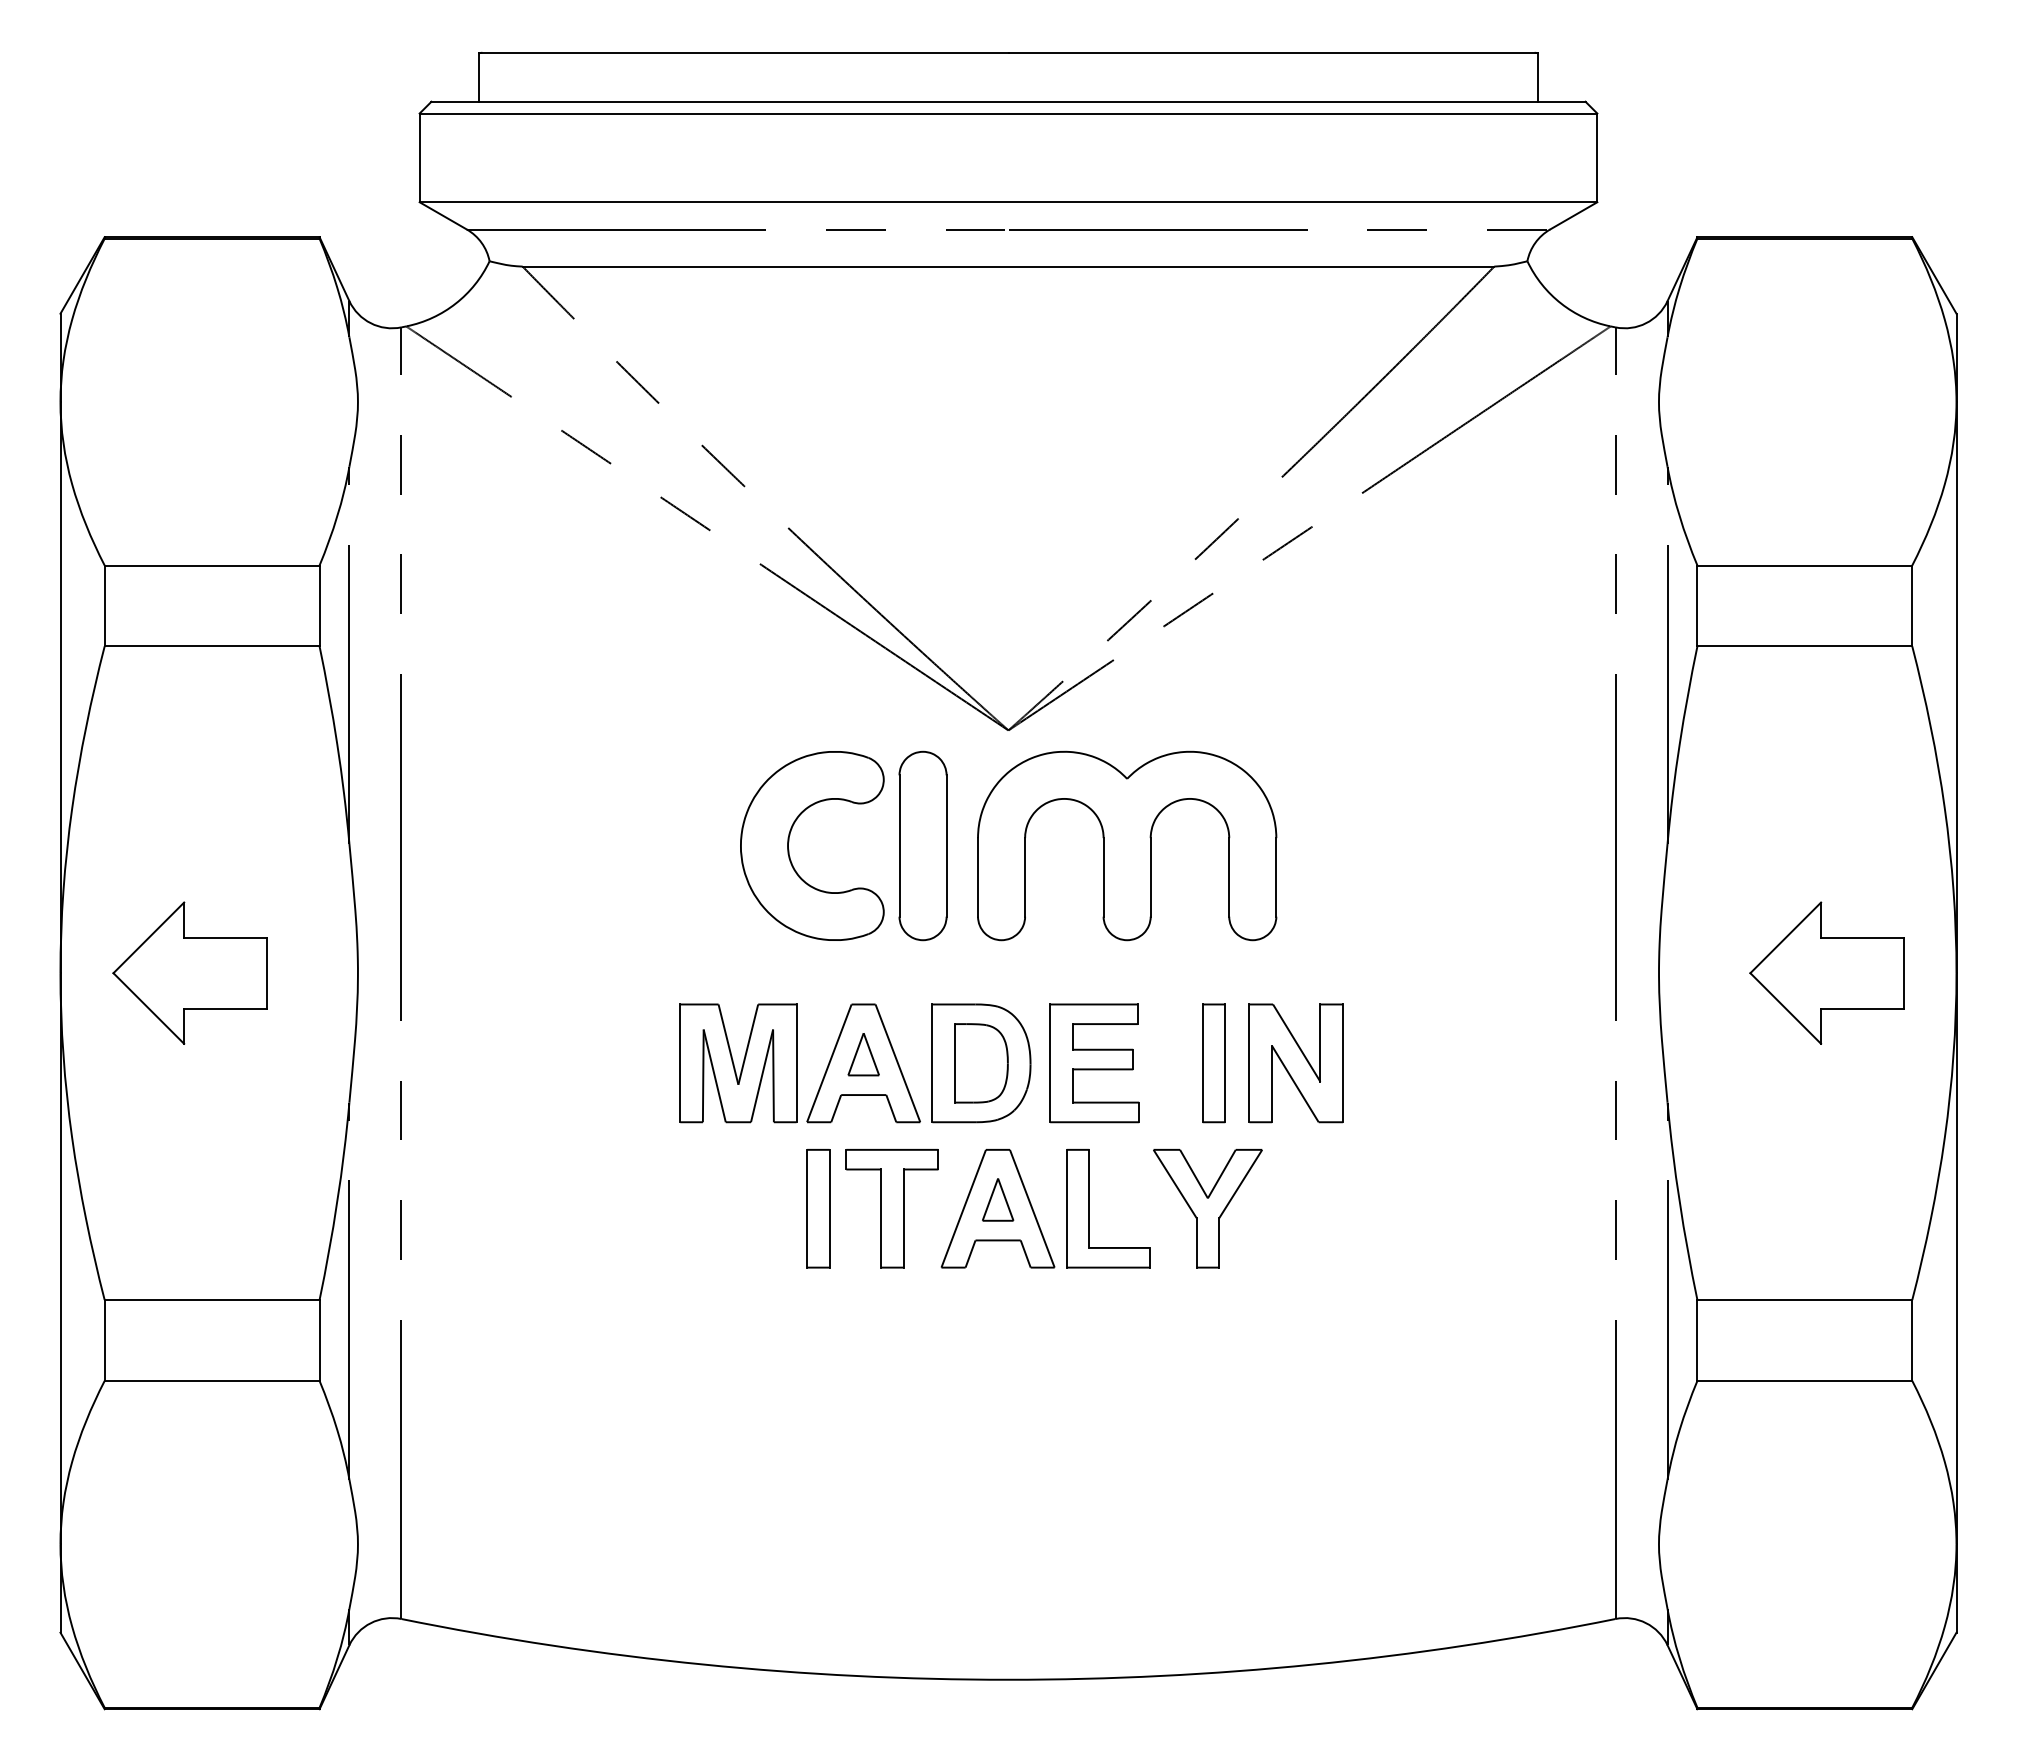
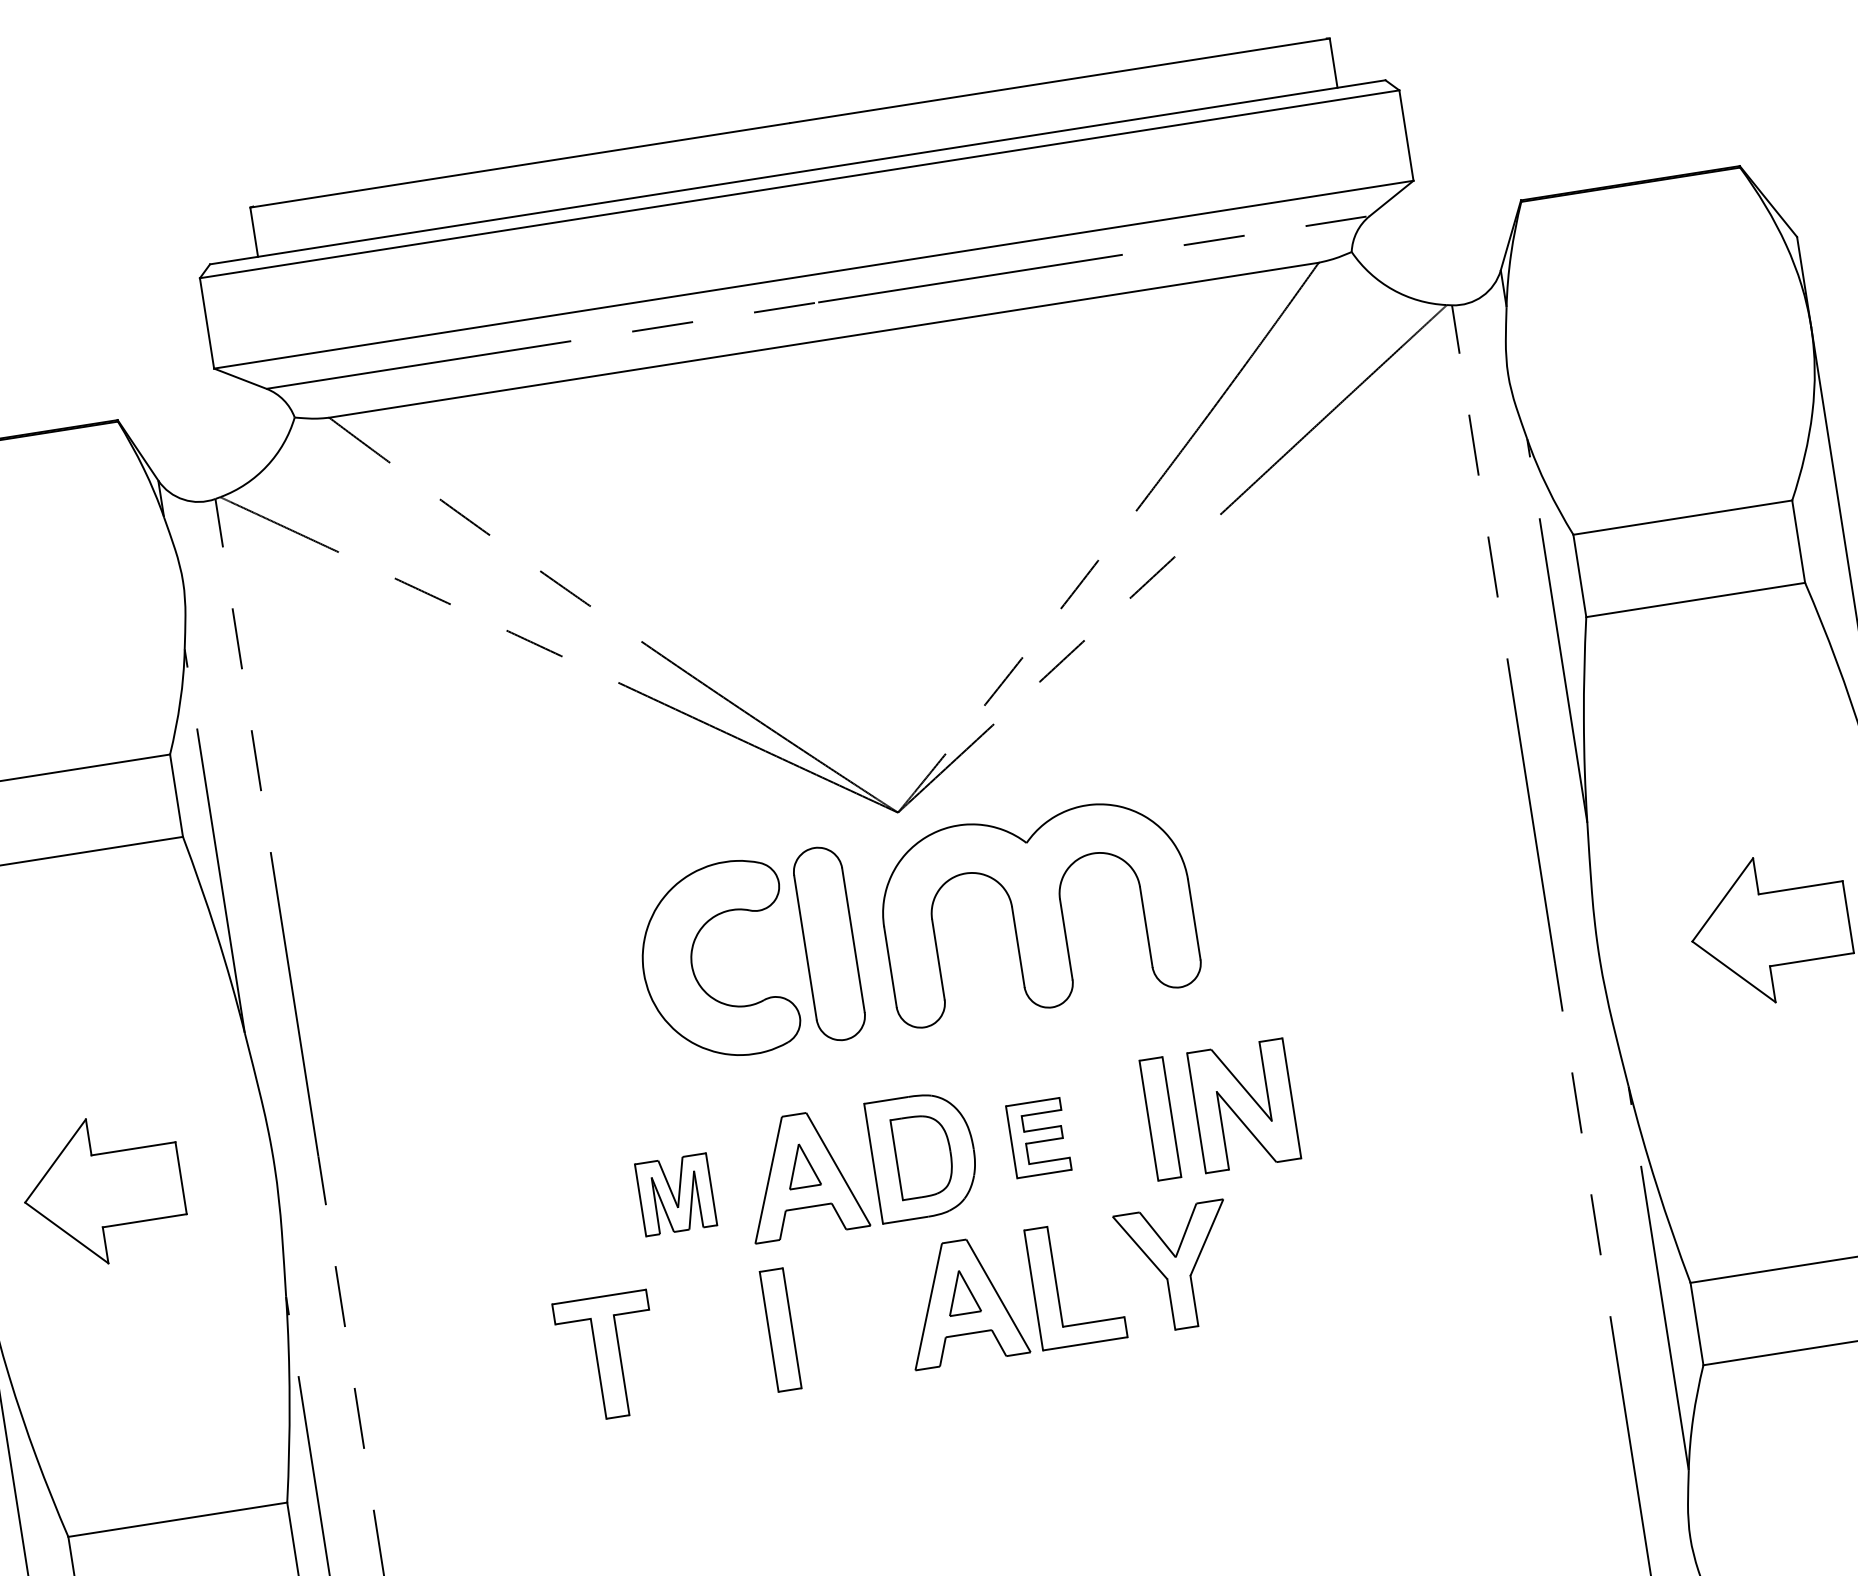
part: (738, 1063) -> (676, 1194), size x0.6
part: (1094, 1063) -> (1038, 1138), size x0.6
part: (891, 1208) -> (607, 1356), moved

